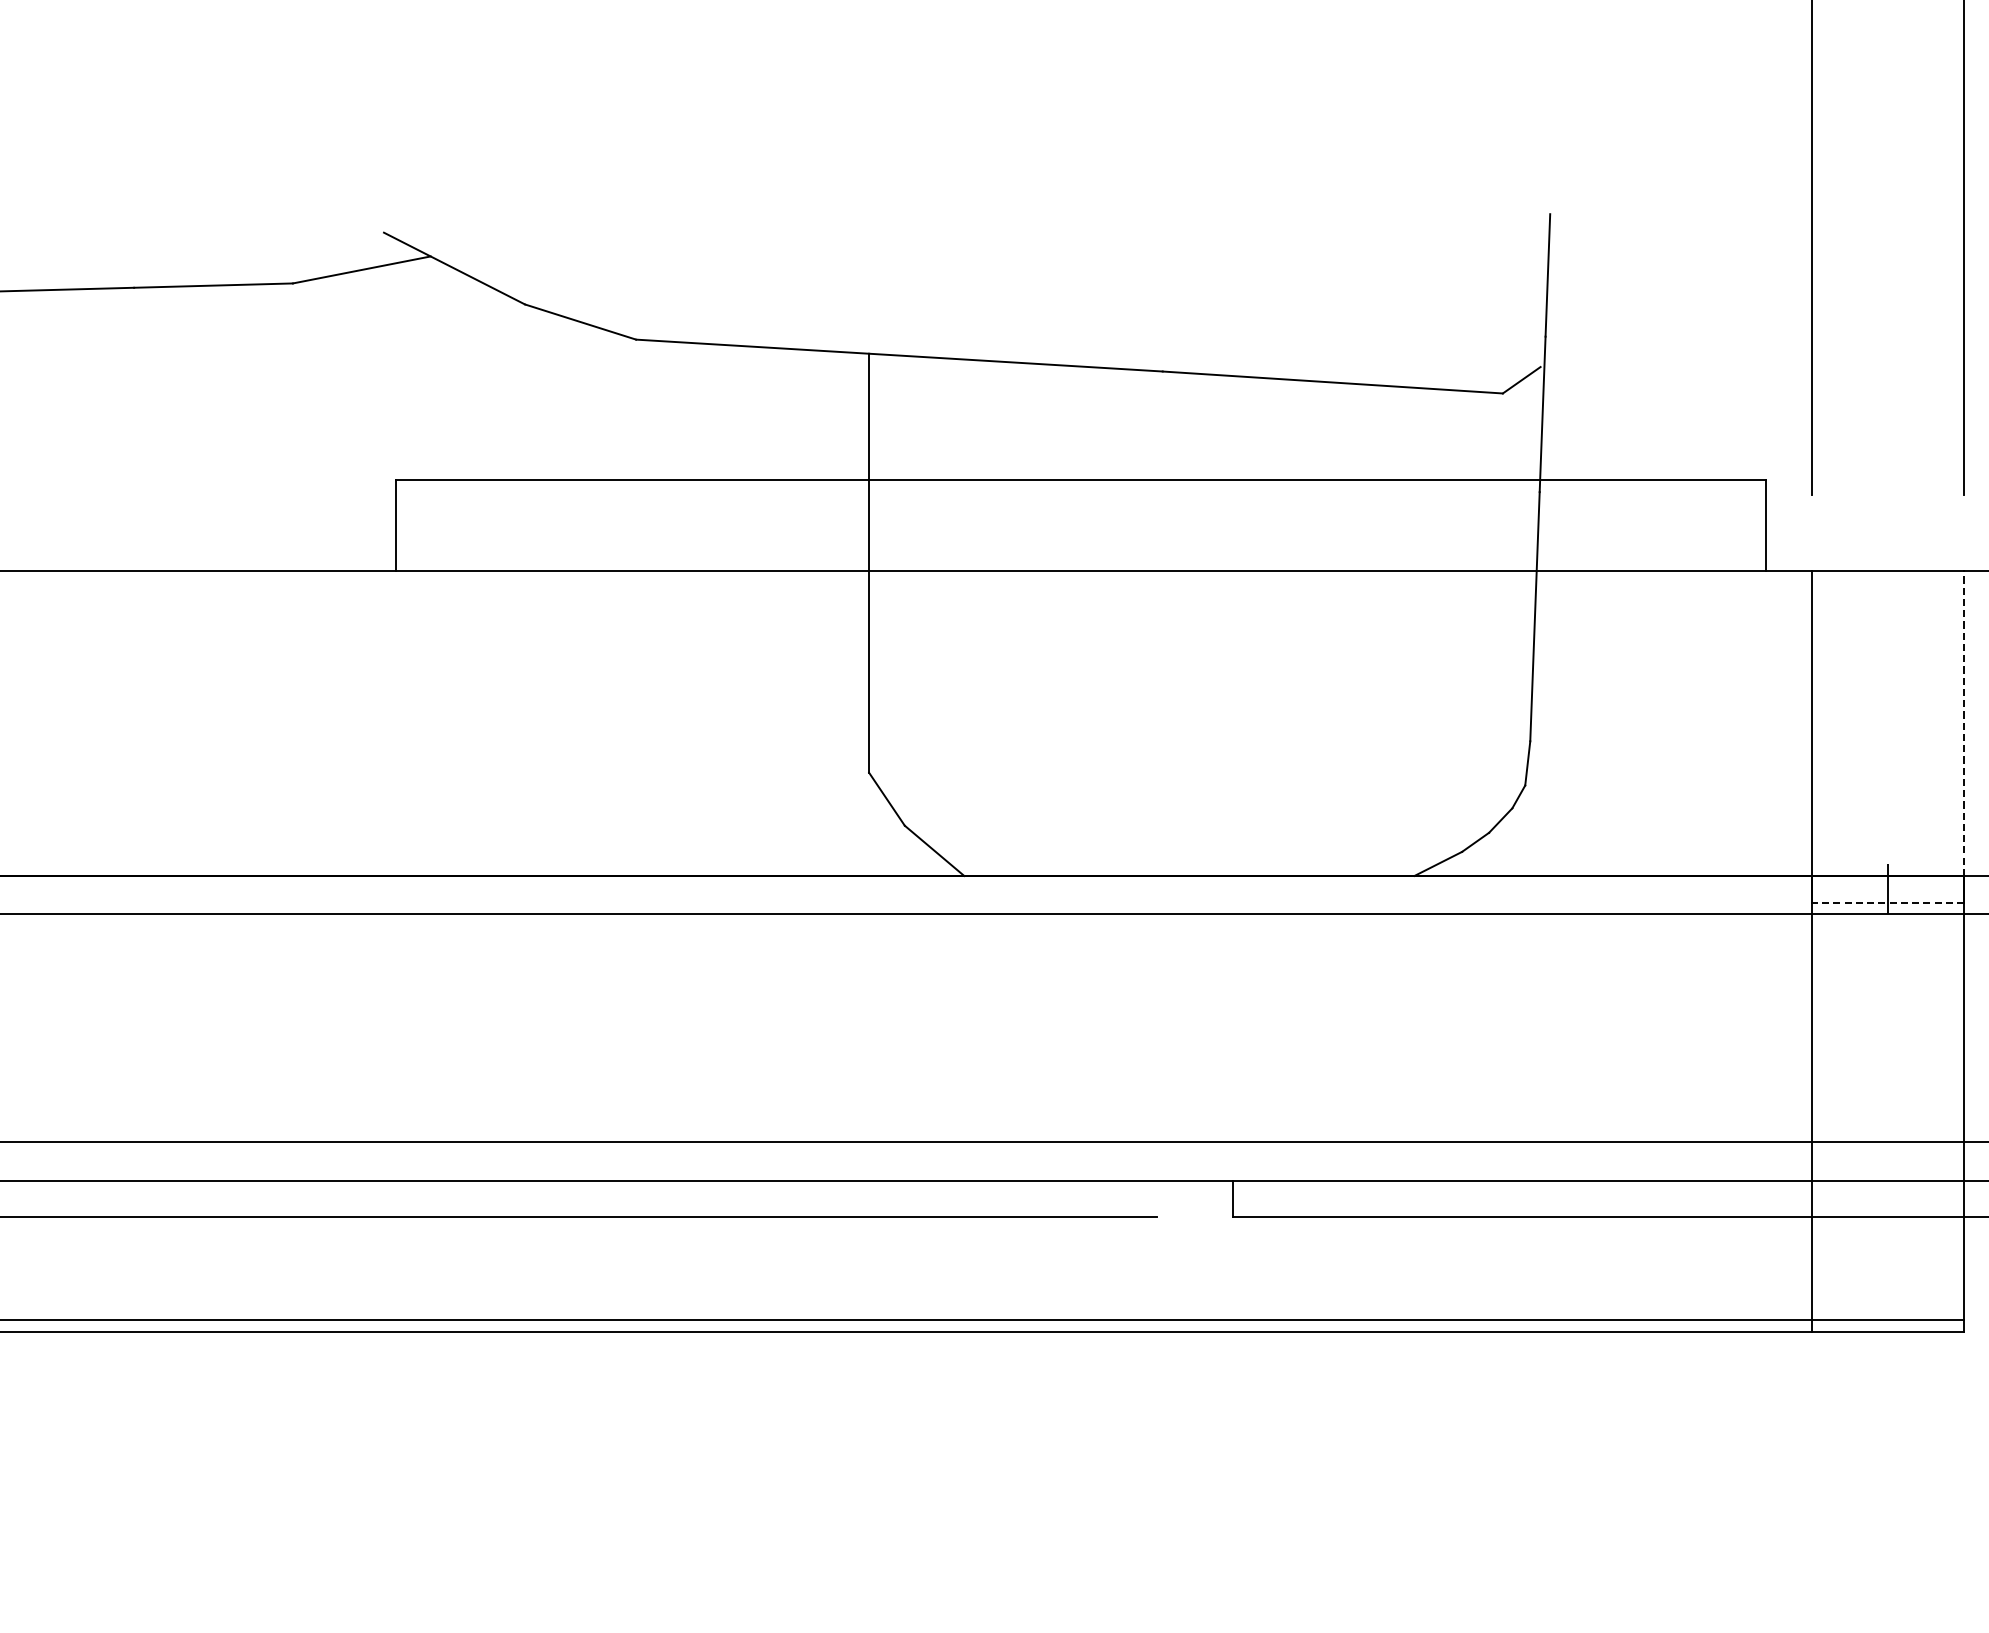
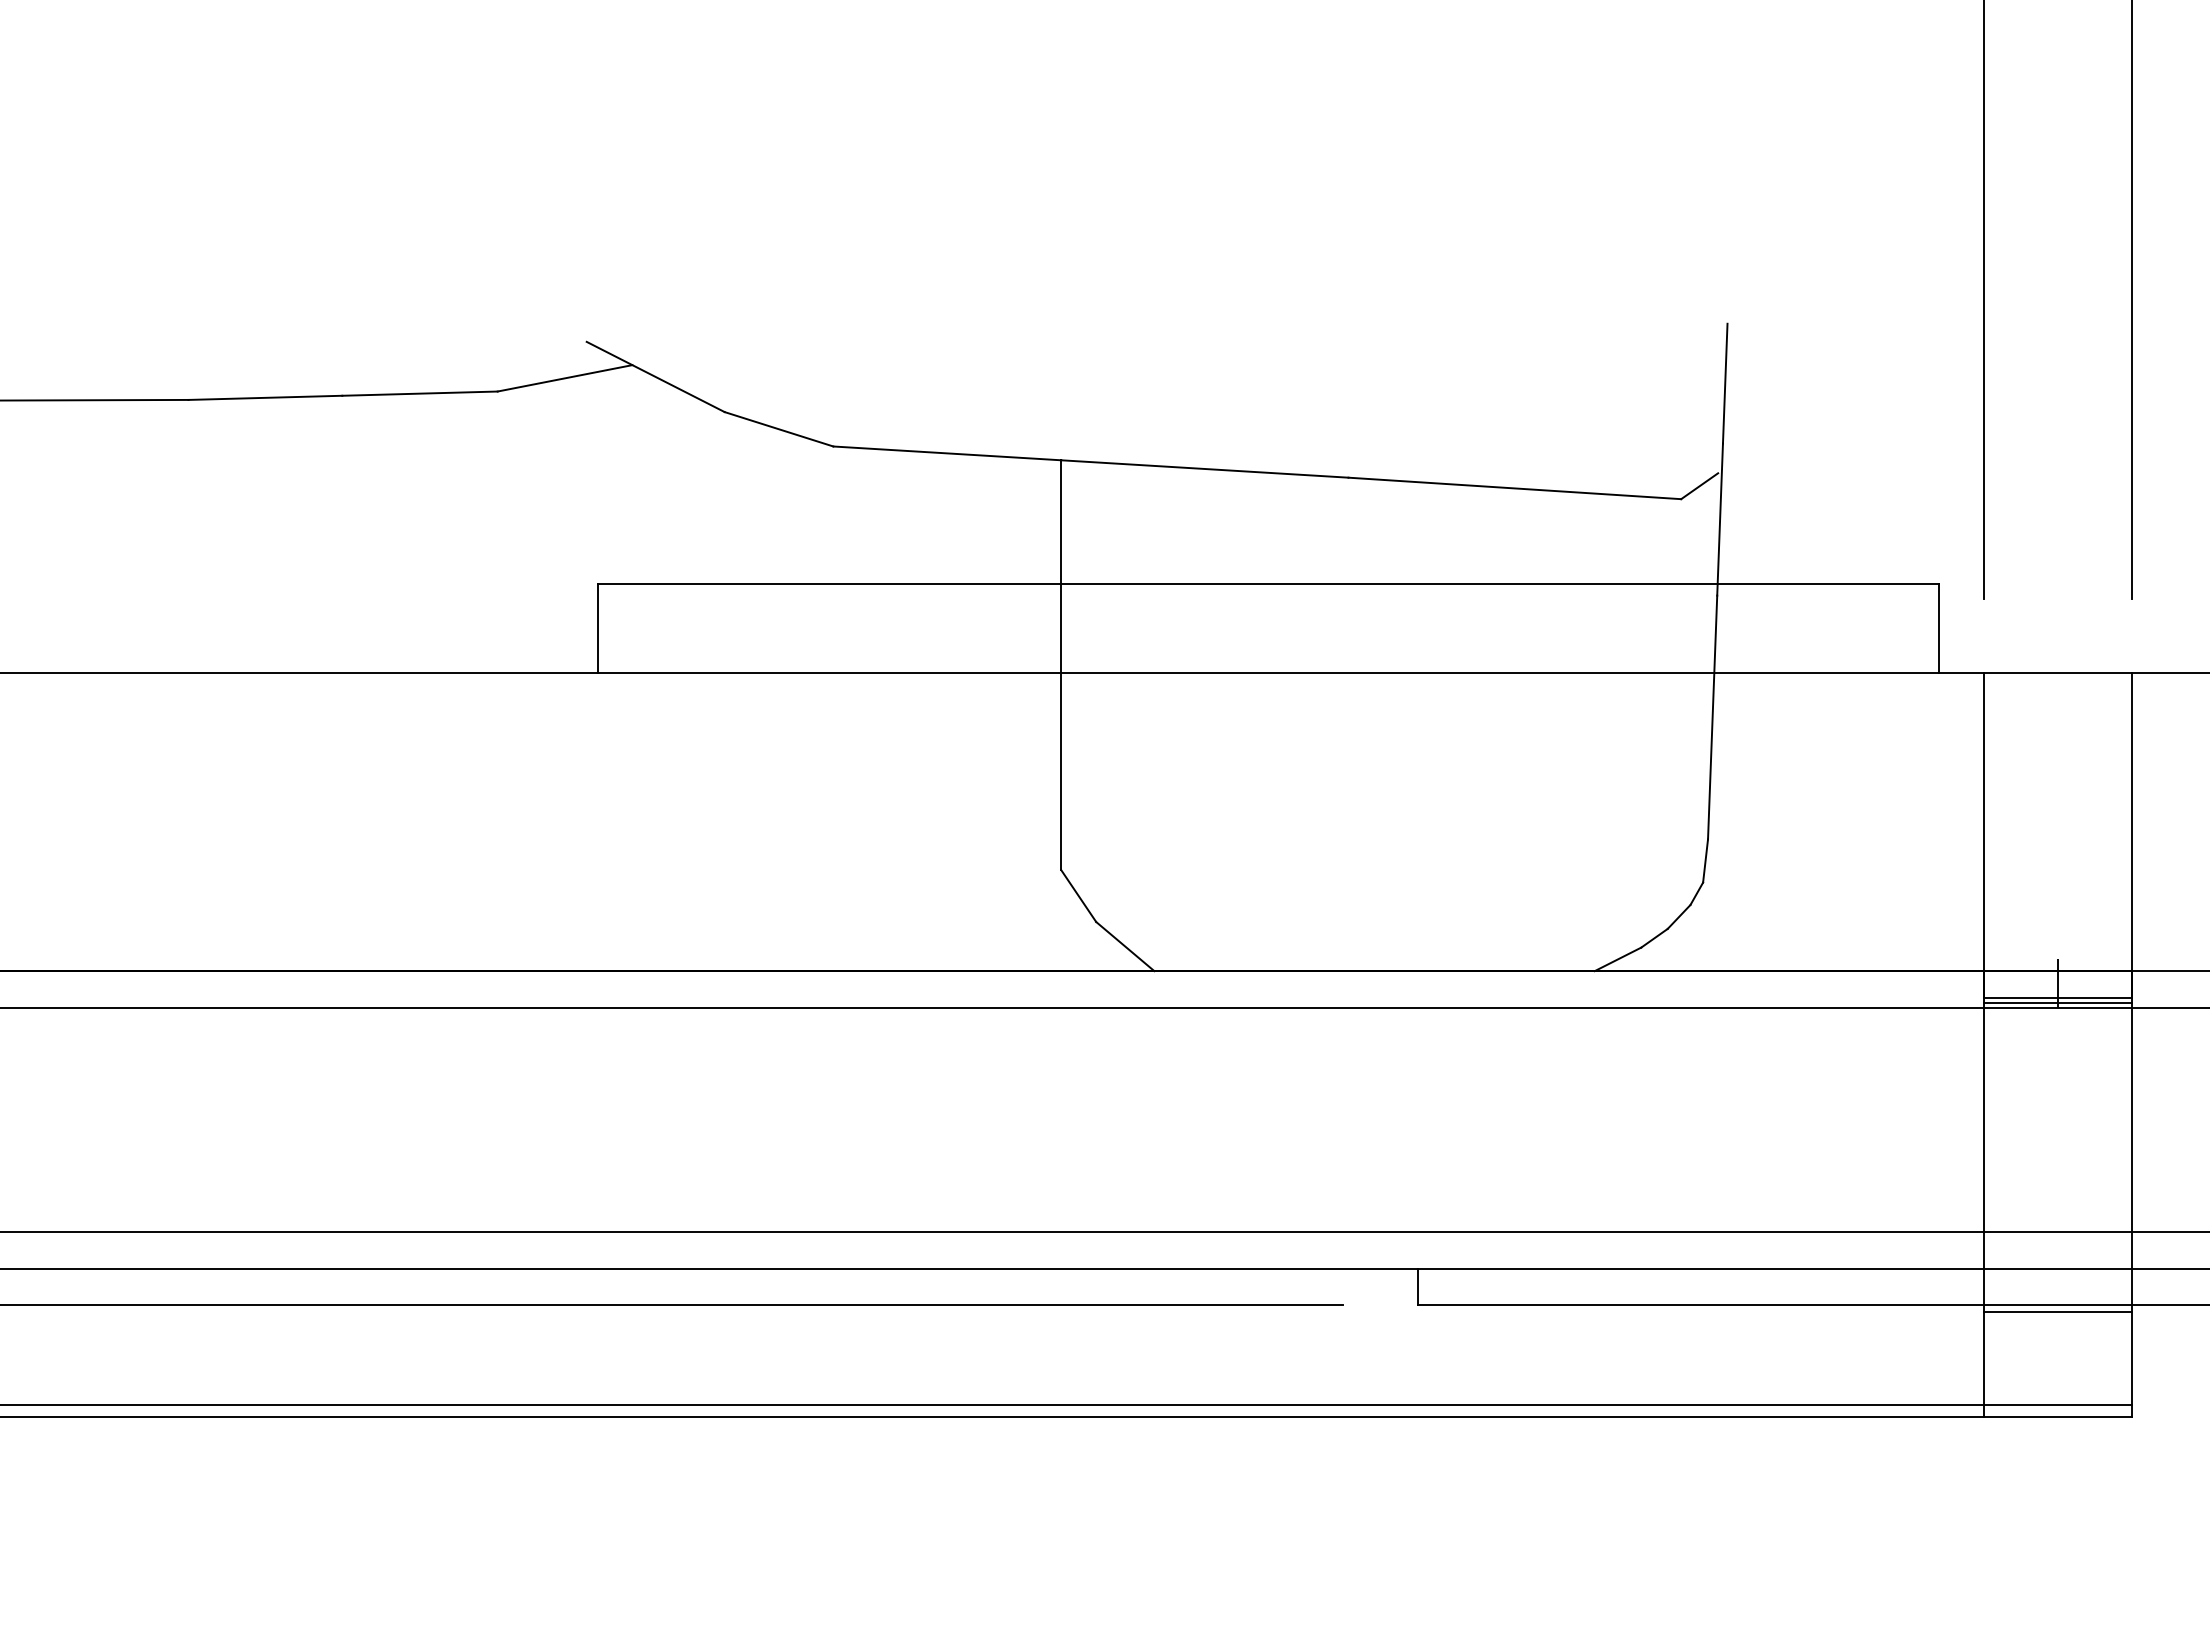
line: (1964, 724) -> (2132, 822), dashed -> solid
line: (1887, 902) -> (2057, 997), dashed -> solid
line: (1887, 909) -> (2057, 1003), added
line: (1887, 1223) -> (2057, 1311), added

